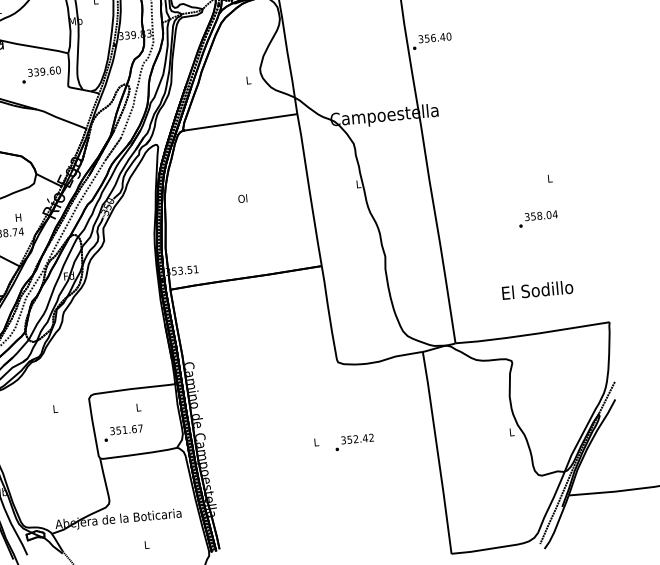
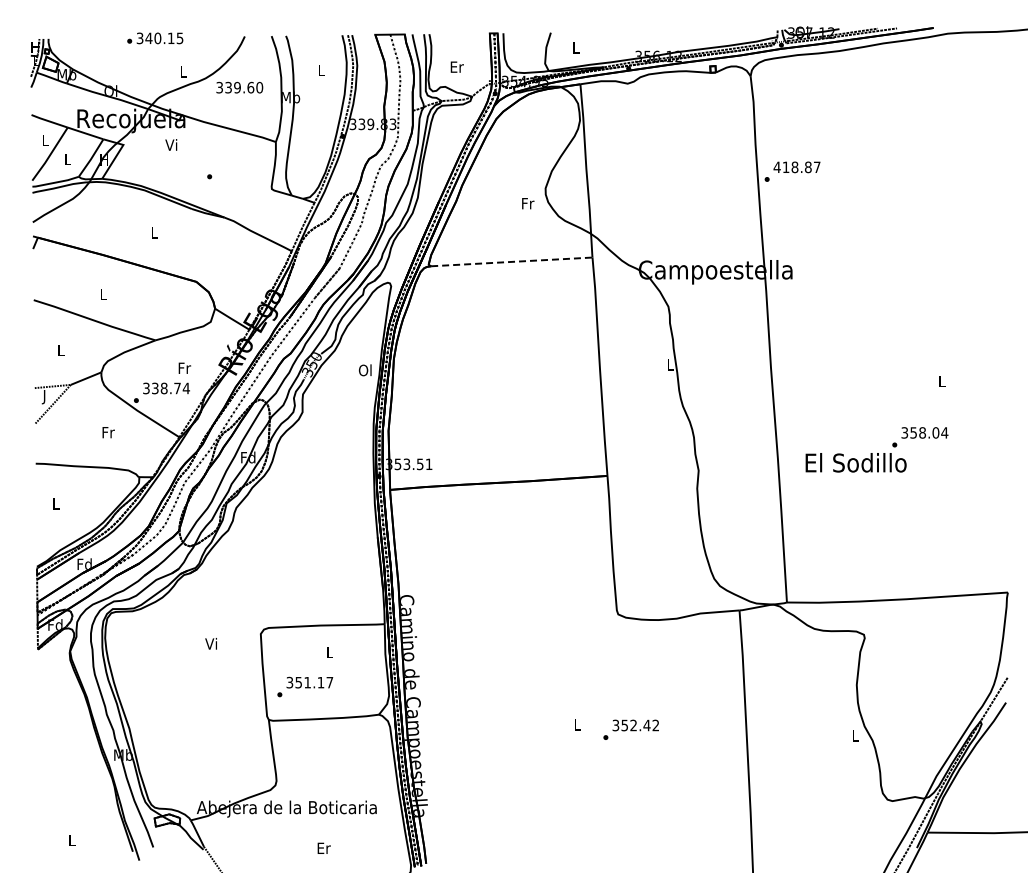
text: (434, 38) -> (796, 167), 356.40 -> 418.87
text: (44, 71) -> (239, 87), moved
text: (249, 80) -> (528, 203), L -> Fr
line: (241, 121) -> (512, 261), solid -> dashed
text: (242, 198) -> (365, 370), moved
text: (18, 217) -> (184, 367), H -> Fr
text: (537, 289) -> (855, 462), moved
text: (54, 408) -> (210, 643), L -> Vi
text: (133, 429) -> (320, 682), 351.67 -> 351.17
text: (146, 544) -> (323, 847), L -> Er

